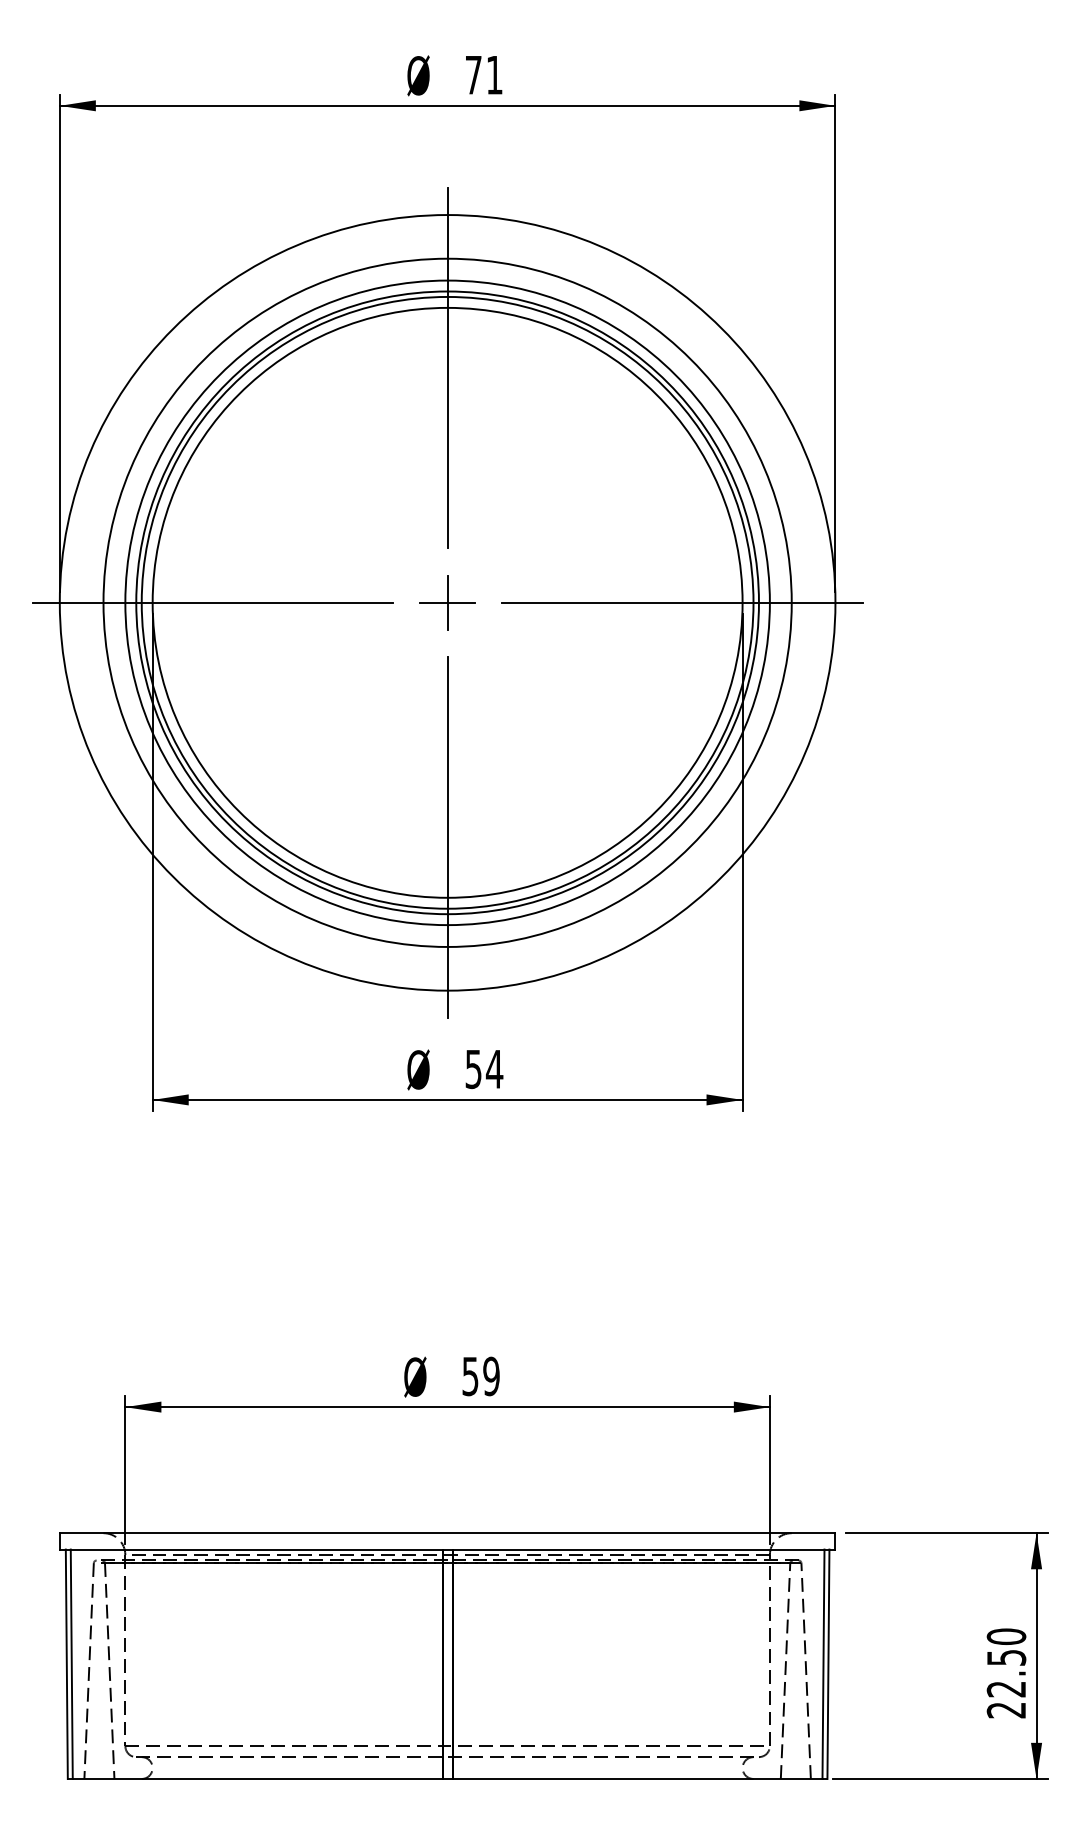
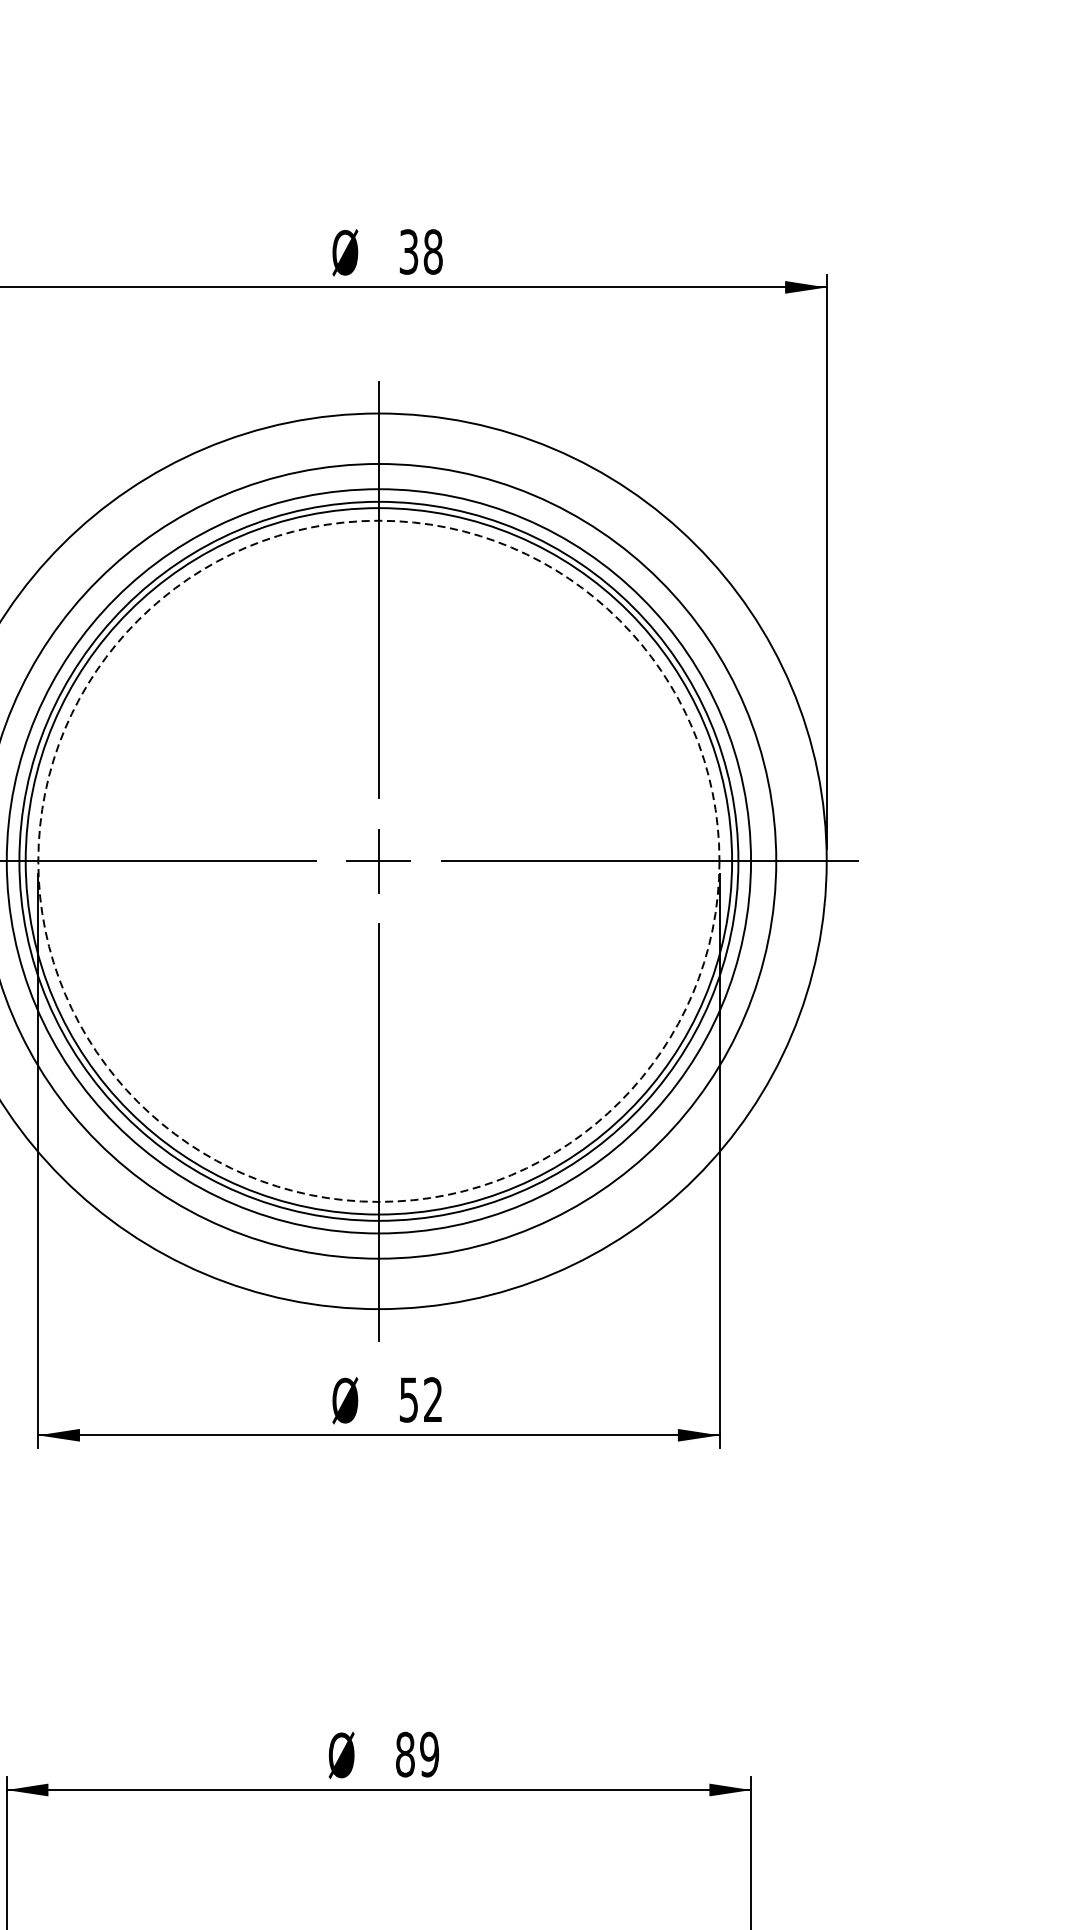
text: (483, 74) -> (420, 251), 71 -> 38
circle: (447, 602) -> (378, 860), solid -> dashed
text: (494, 1068) -> (433, 1399), 54 -> 52
text: (470, 1376) -> (405, 1754), 59 -> 89

